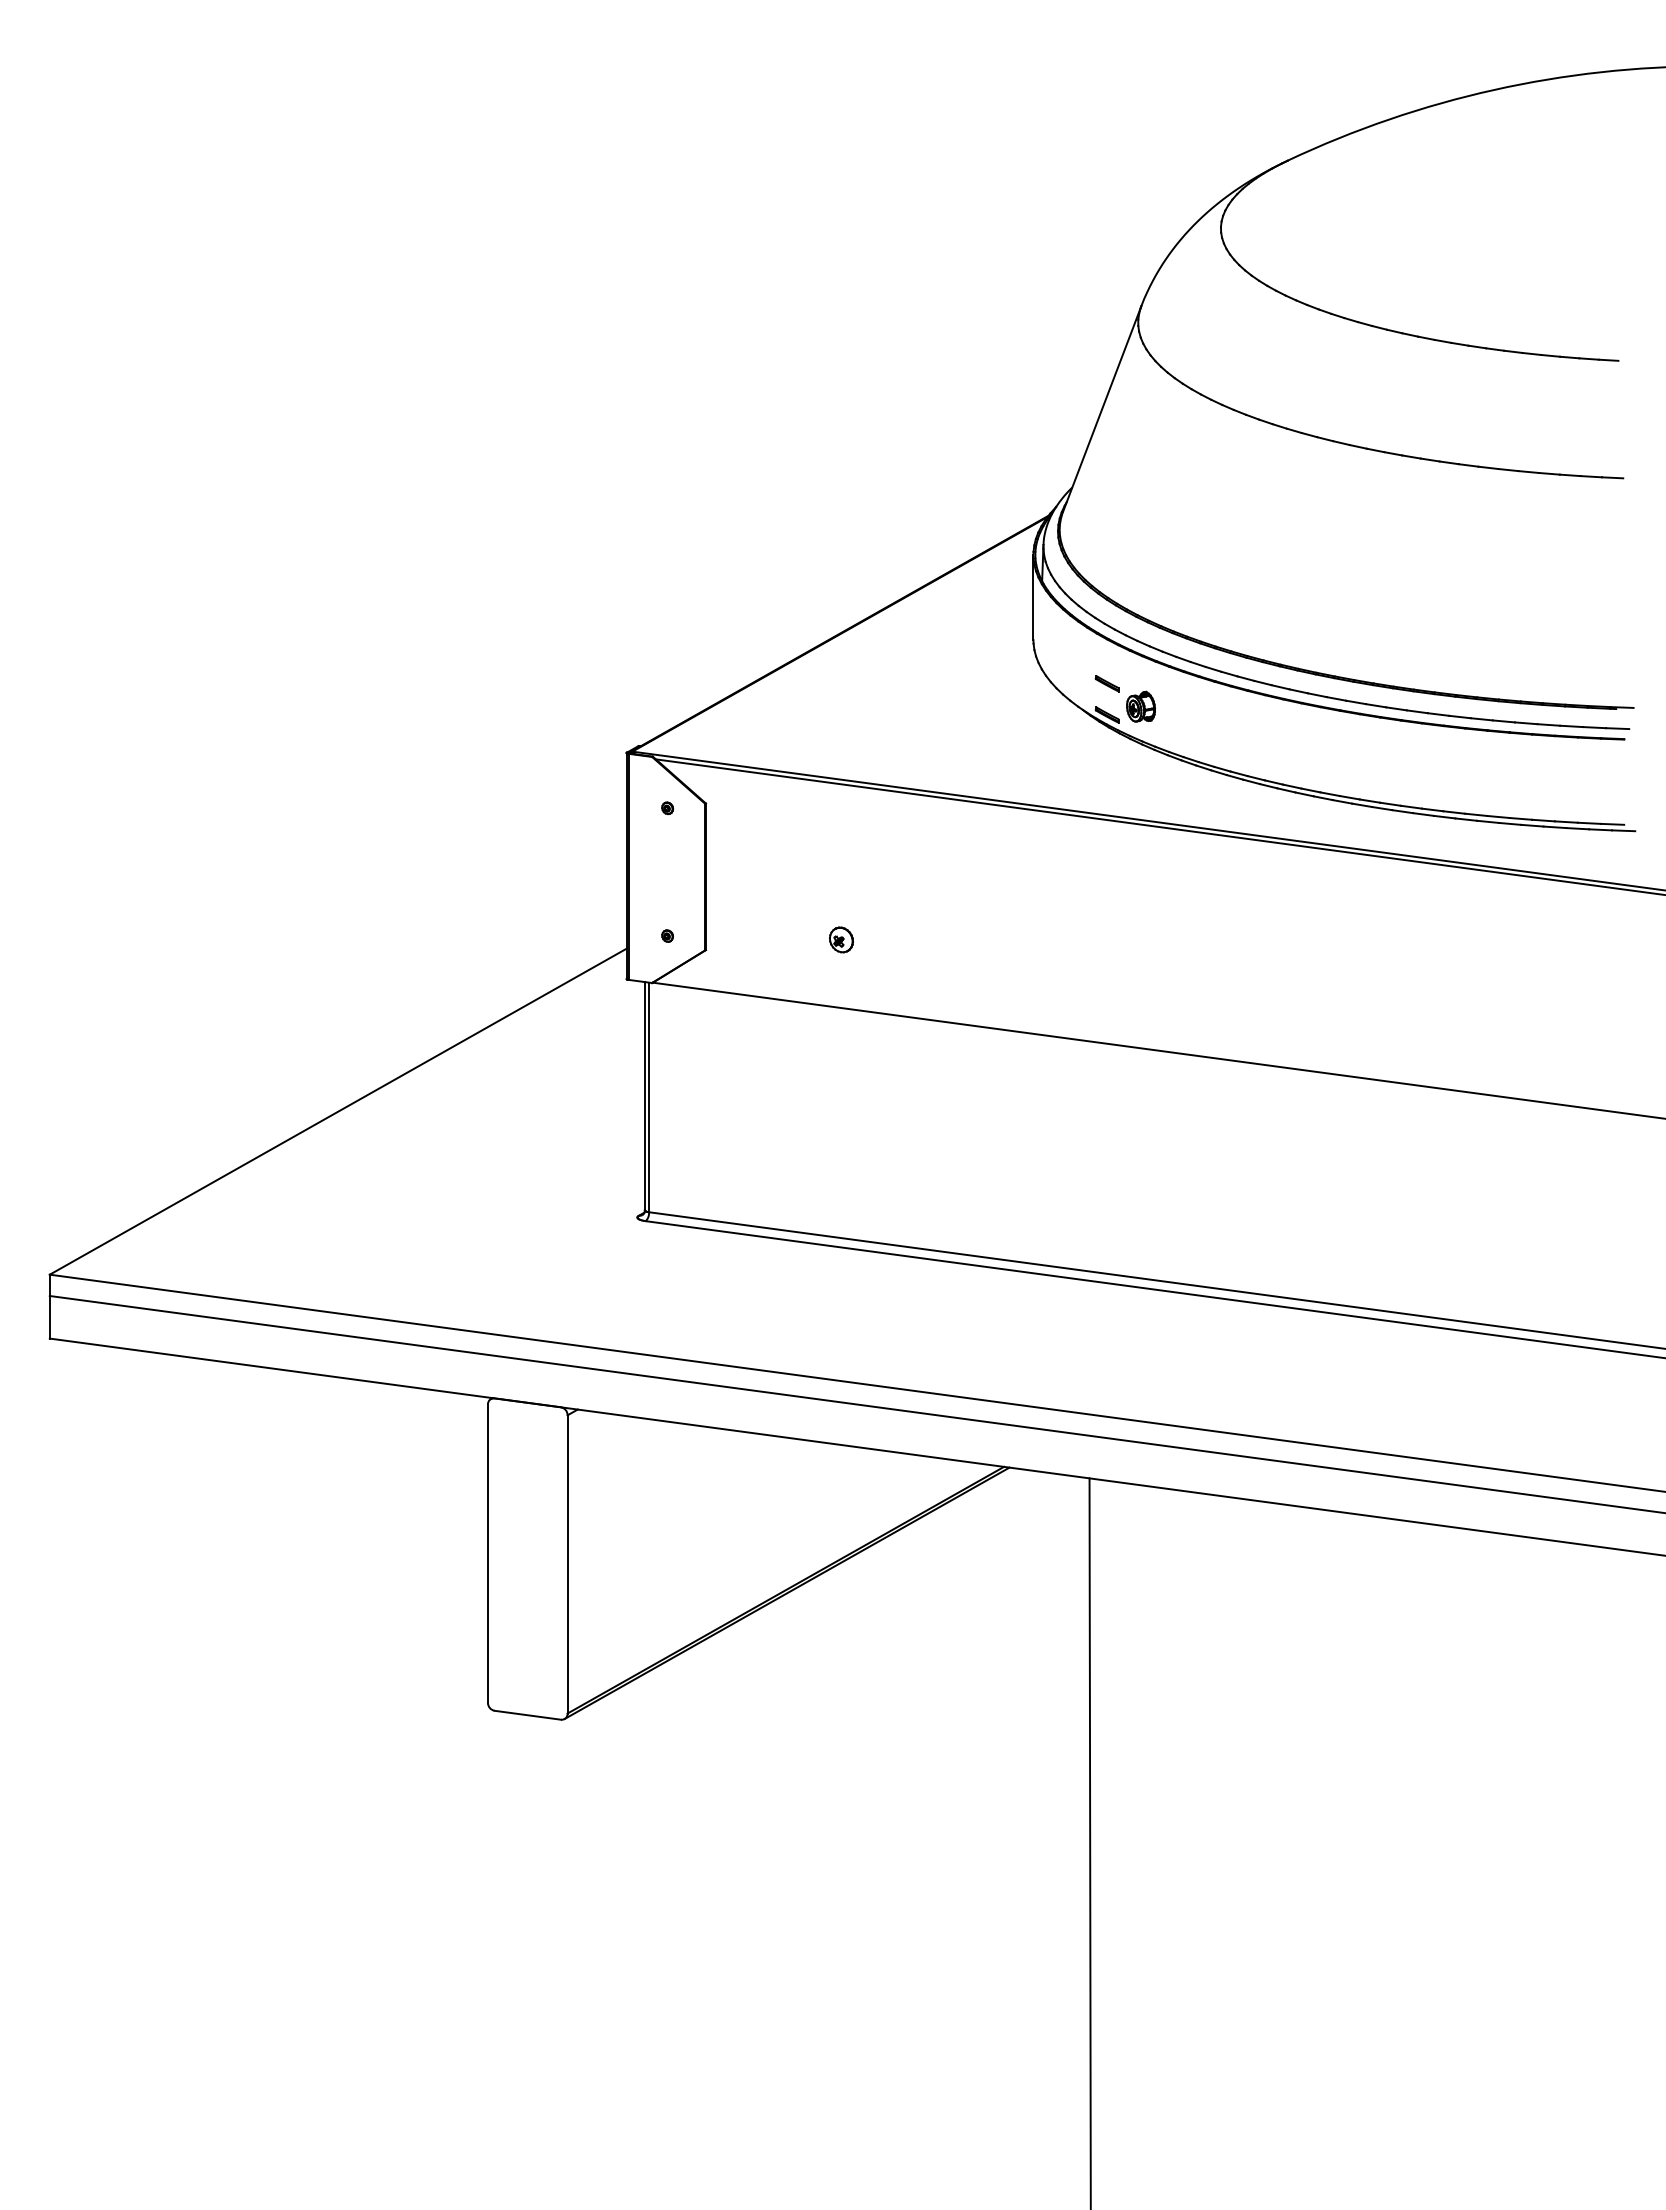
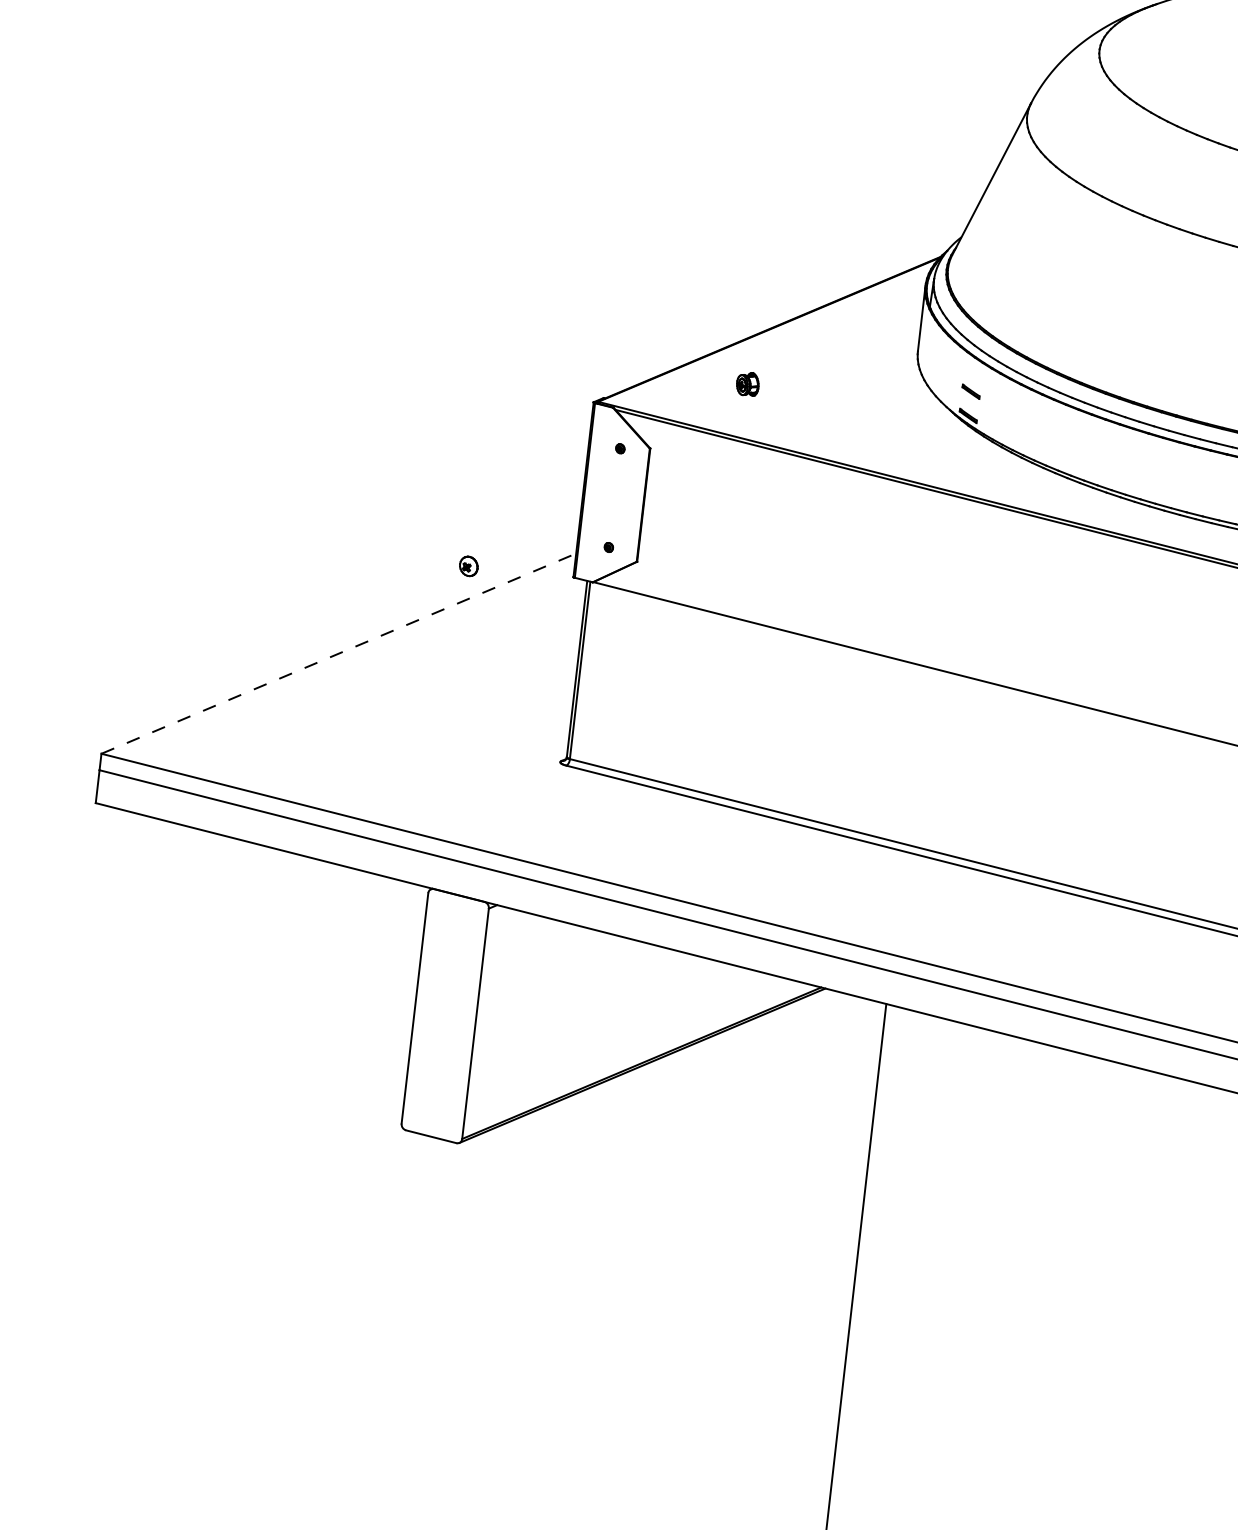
part: (1140, 706) -> (747, 383), moved
part: (841, 939) -> (468, 566), moved
line: (338, 1111) -> (339, 653), solid -> dashed

